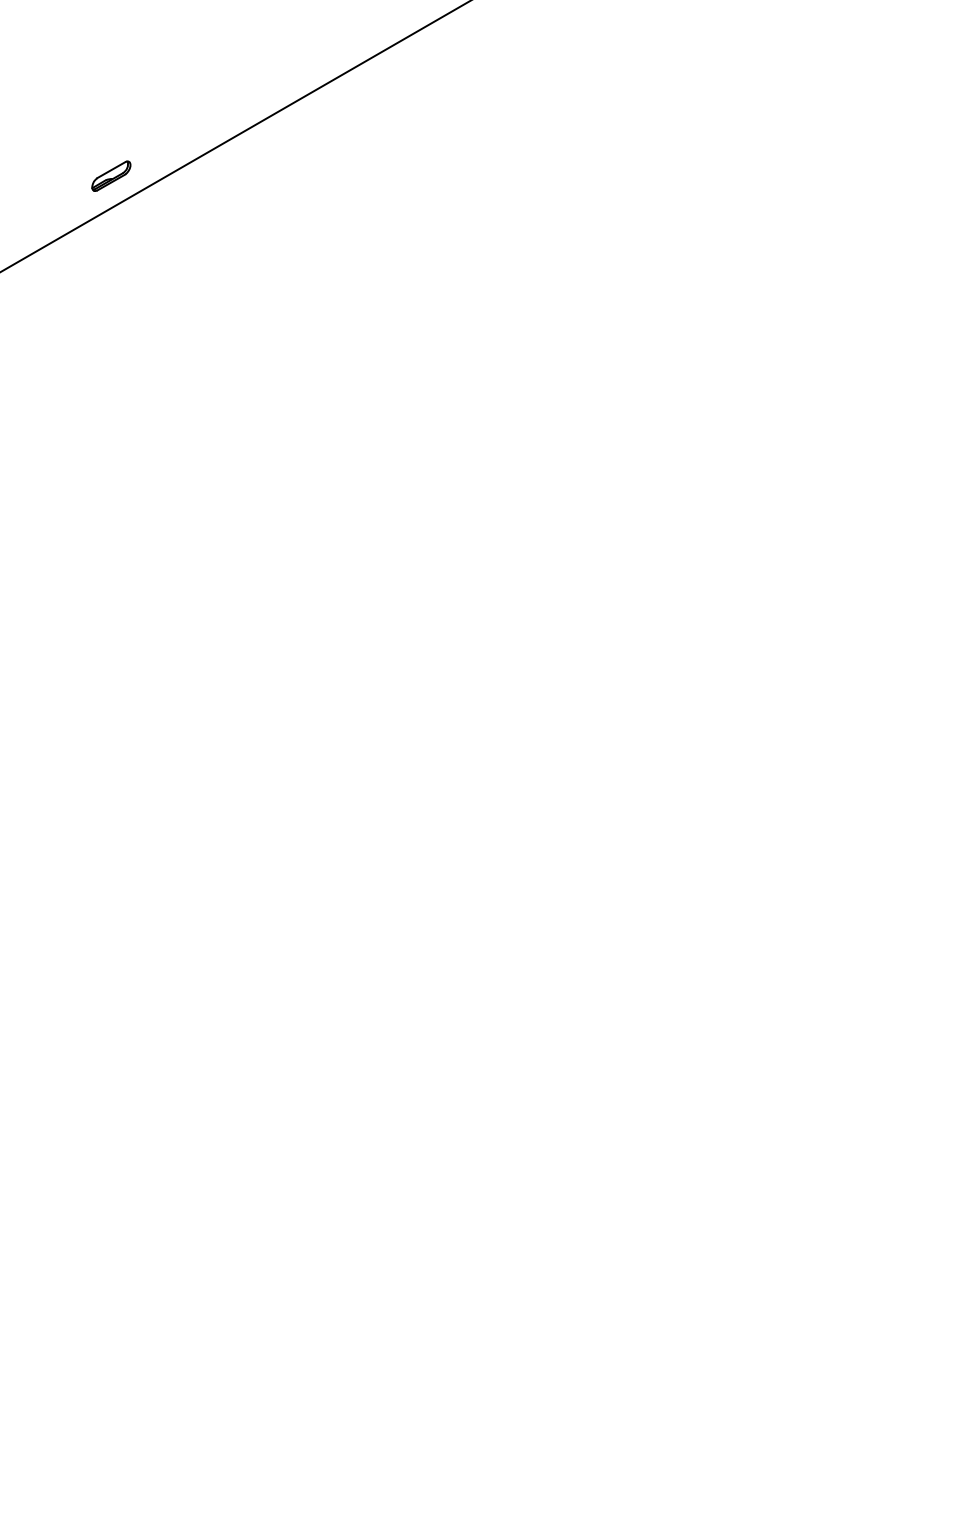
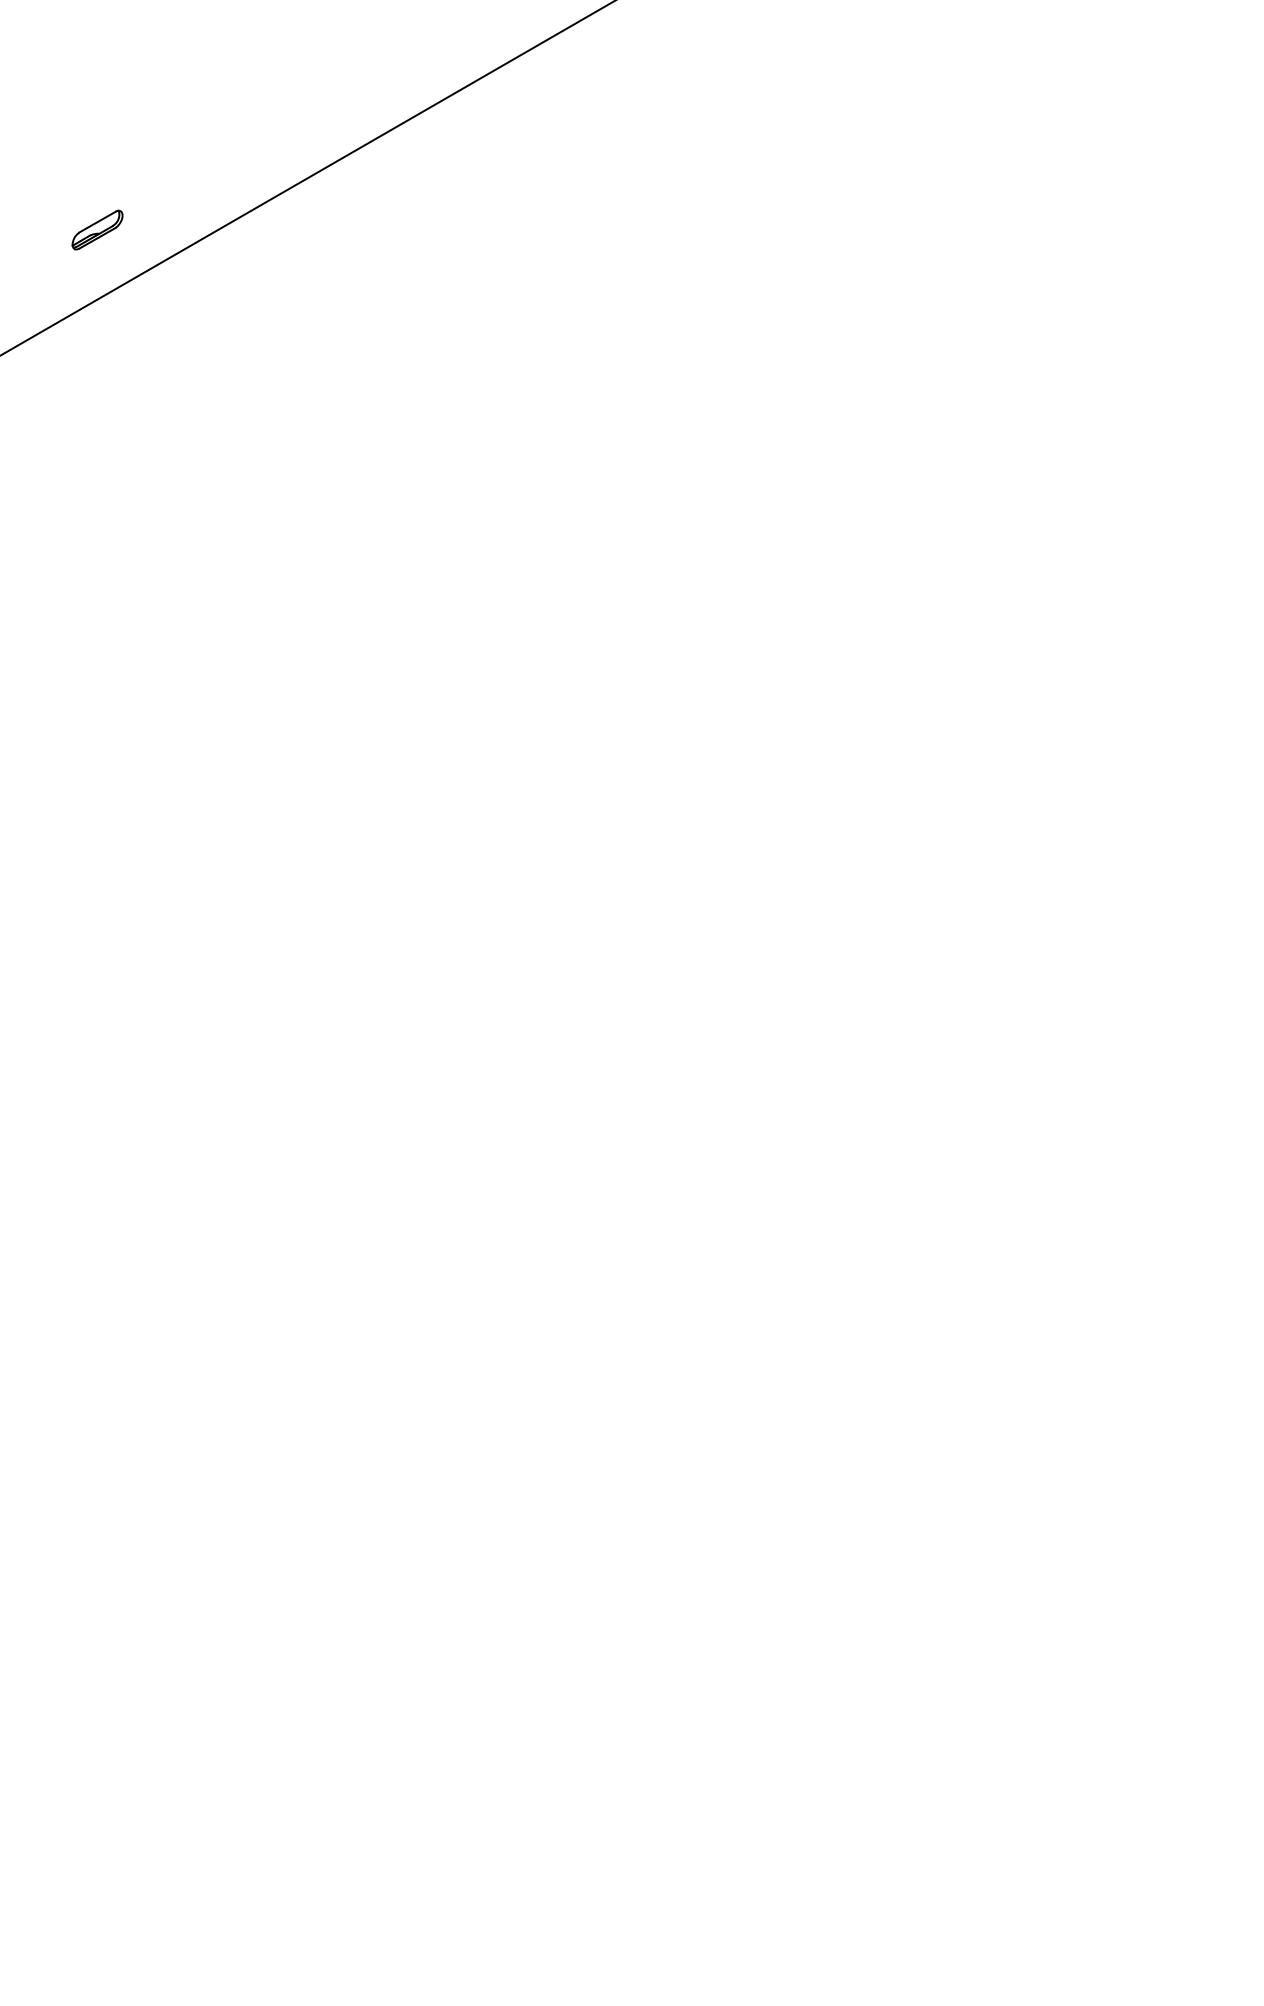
part: (111, 175) -> (97, 229), moved

